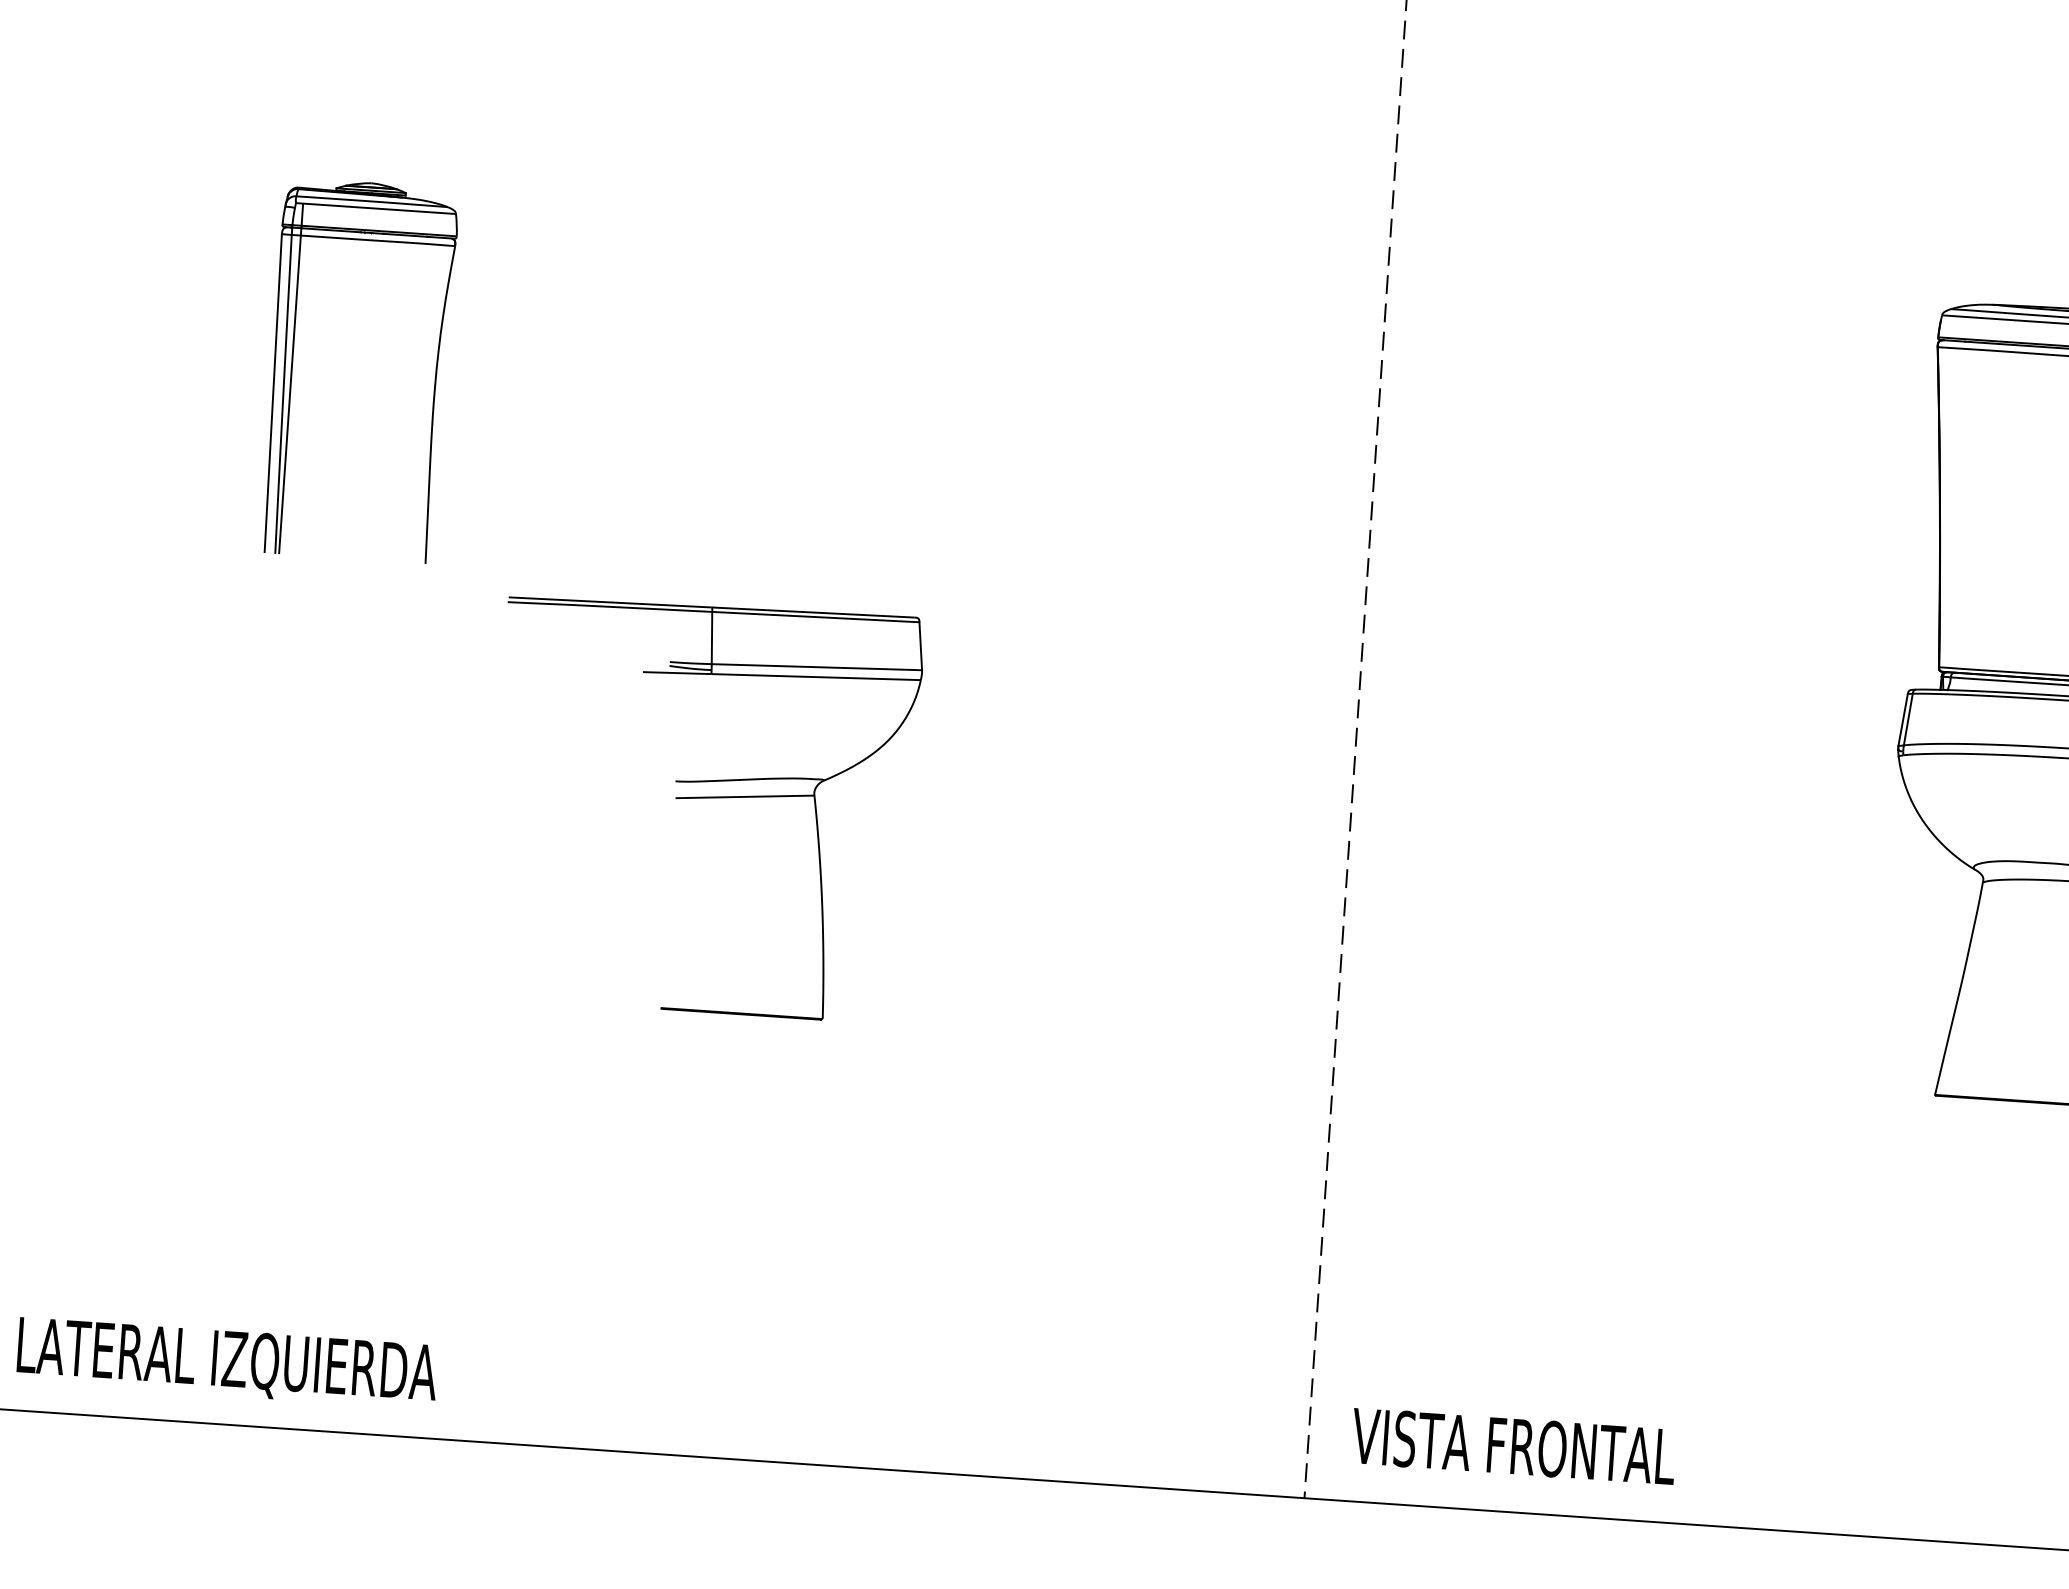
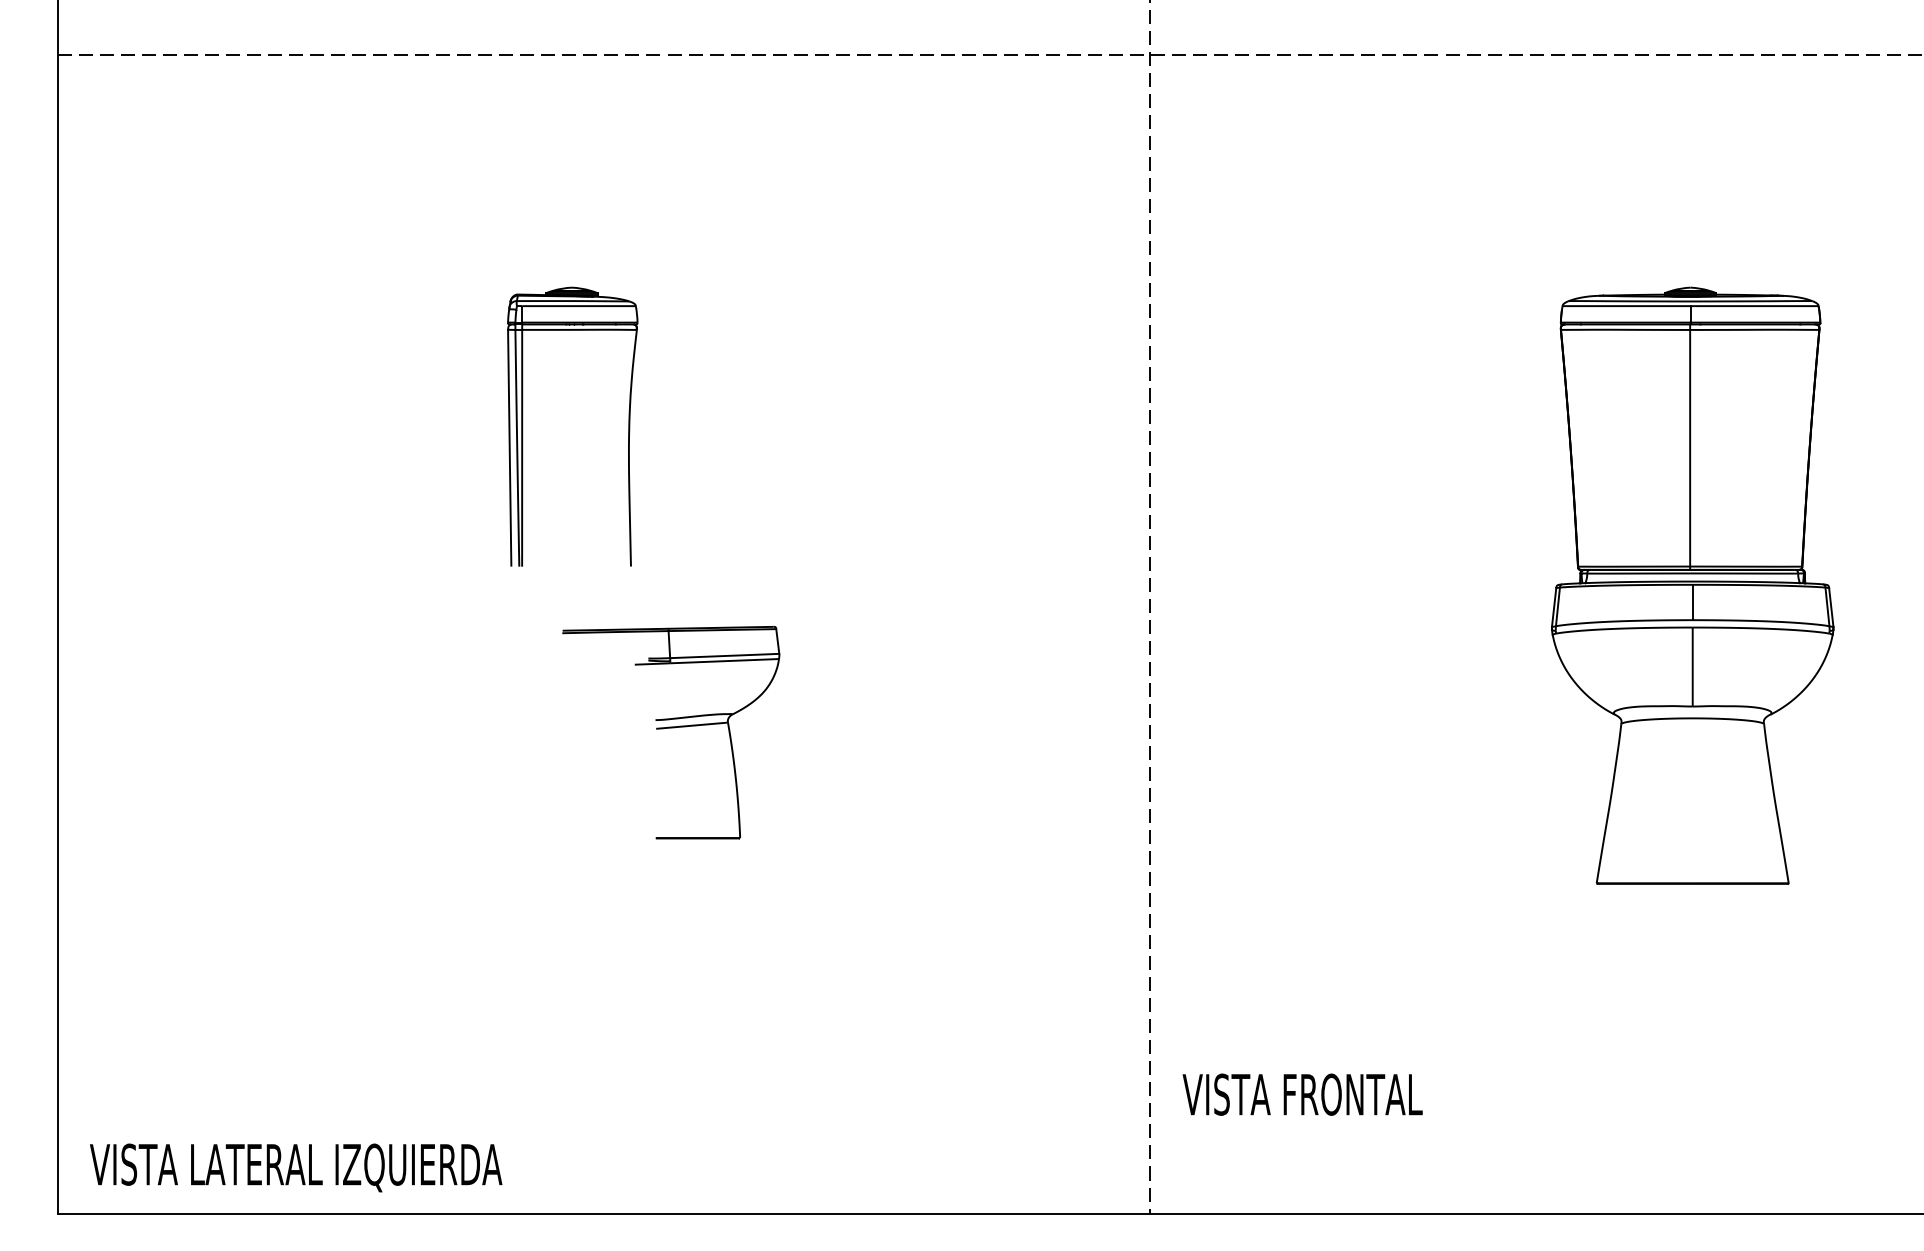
part: (293, 365) -> (523, 426), moved
part: (702, 807) -> (670, 732), size x0.7
text: (1513, 1446) -> (1302, 1094), moved

